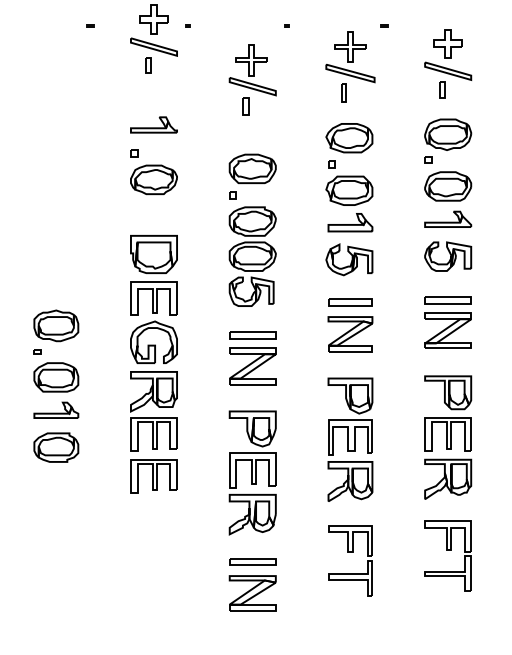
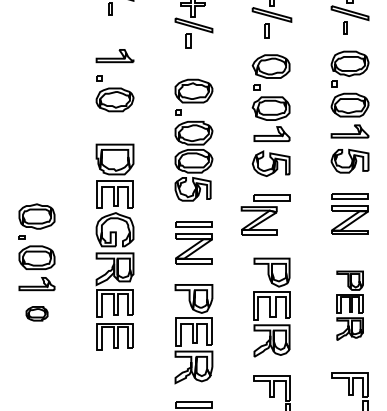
part: (350, 334) -> (259, 221), moved
part: (448, 437) -> (350, 305), size x0.7
part: (56, 447) -> (37, 313), size x0.6

